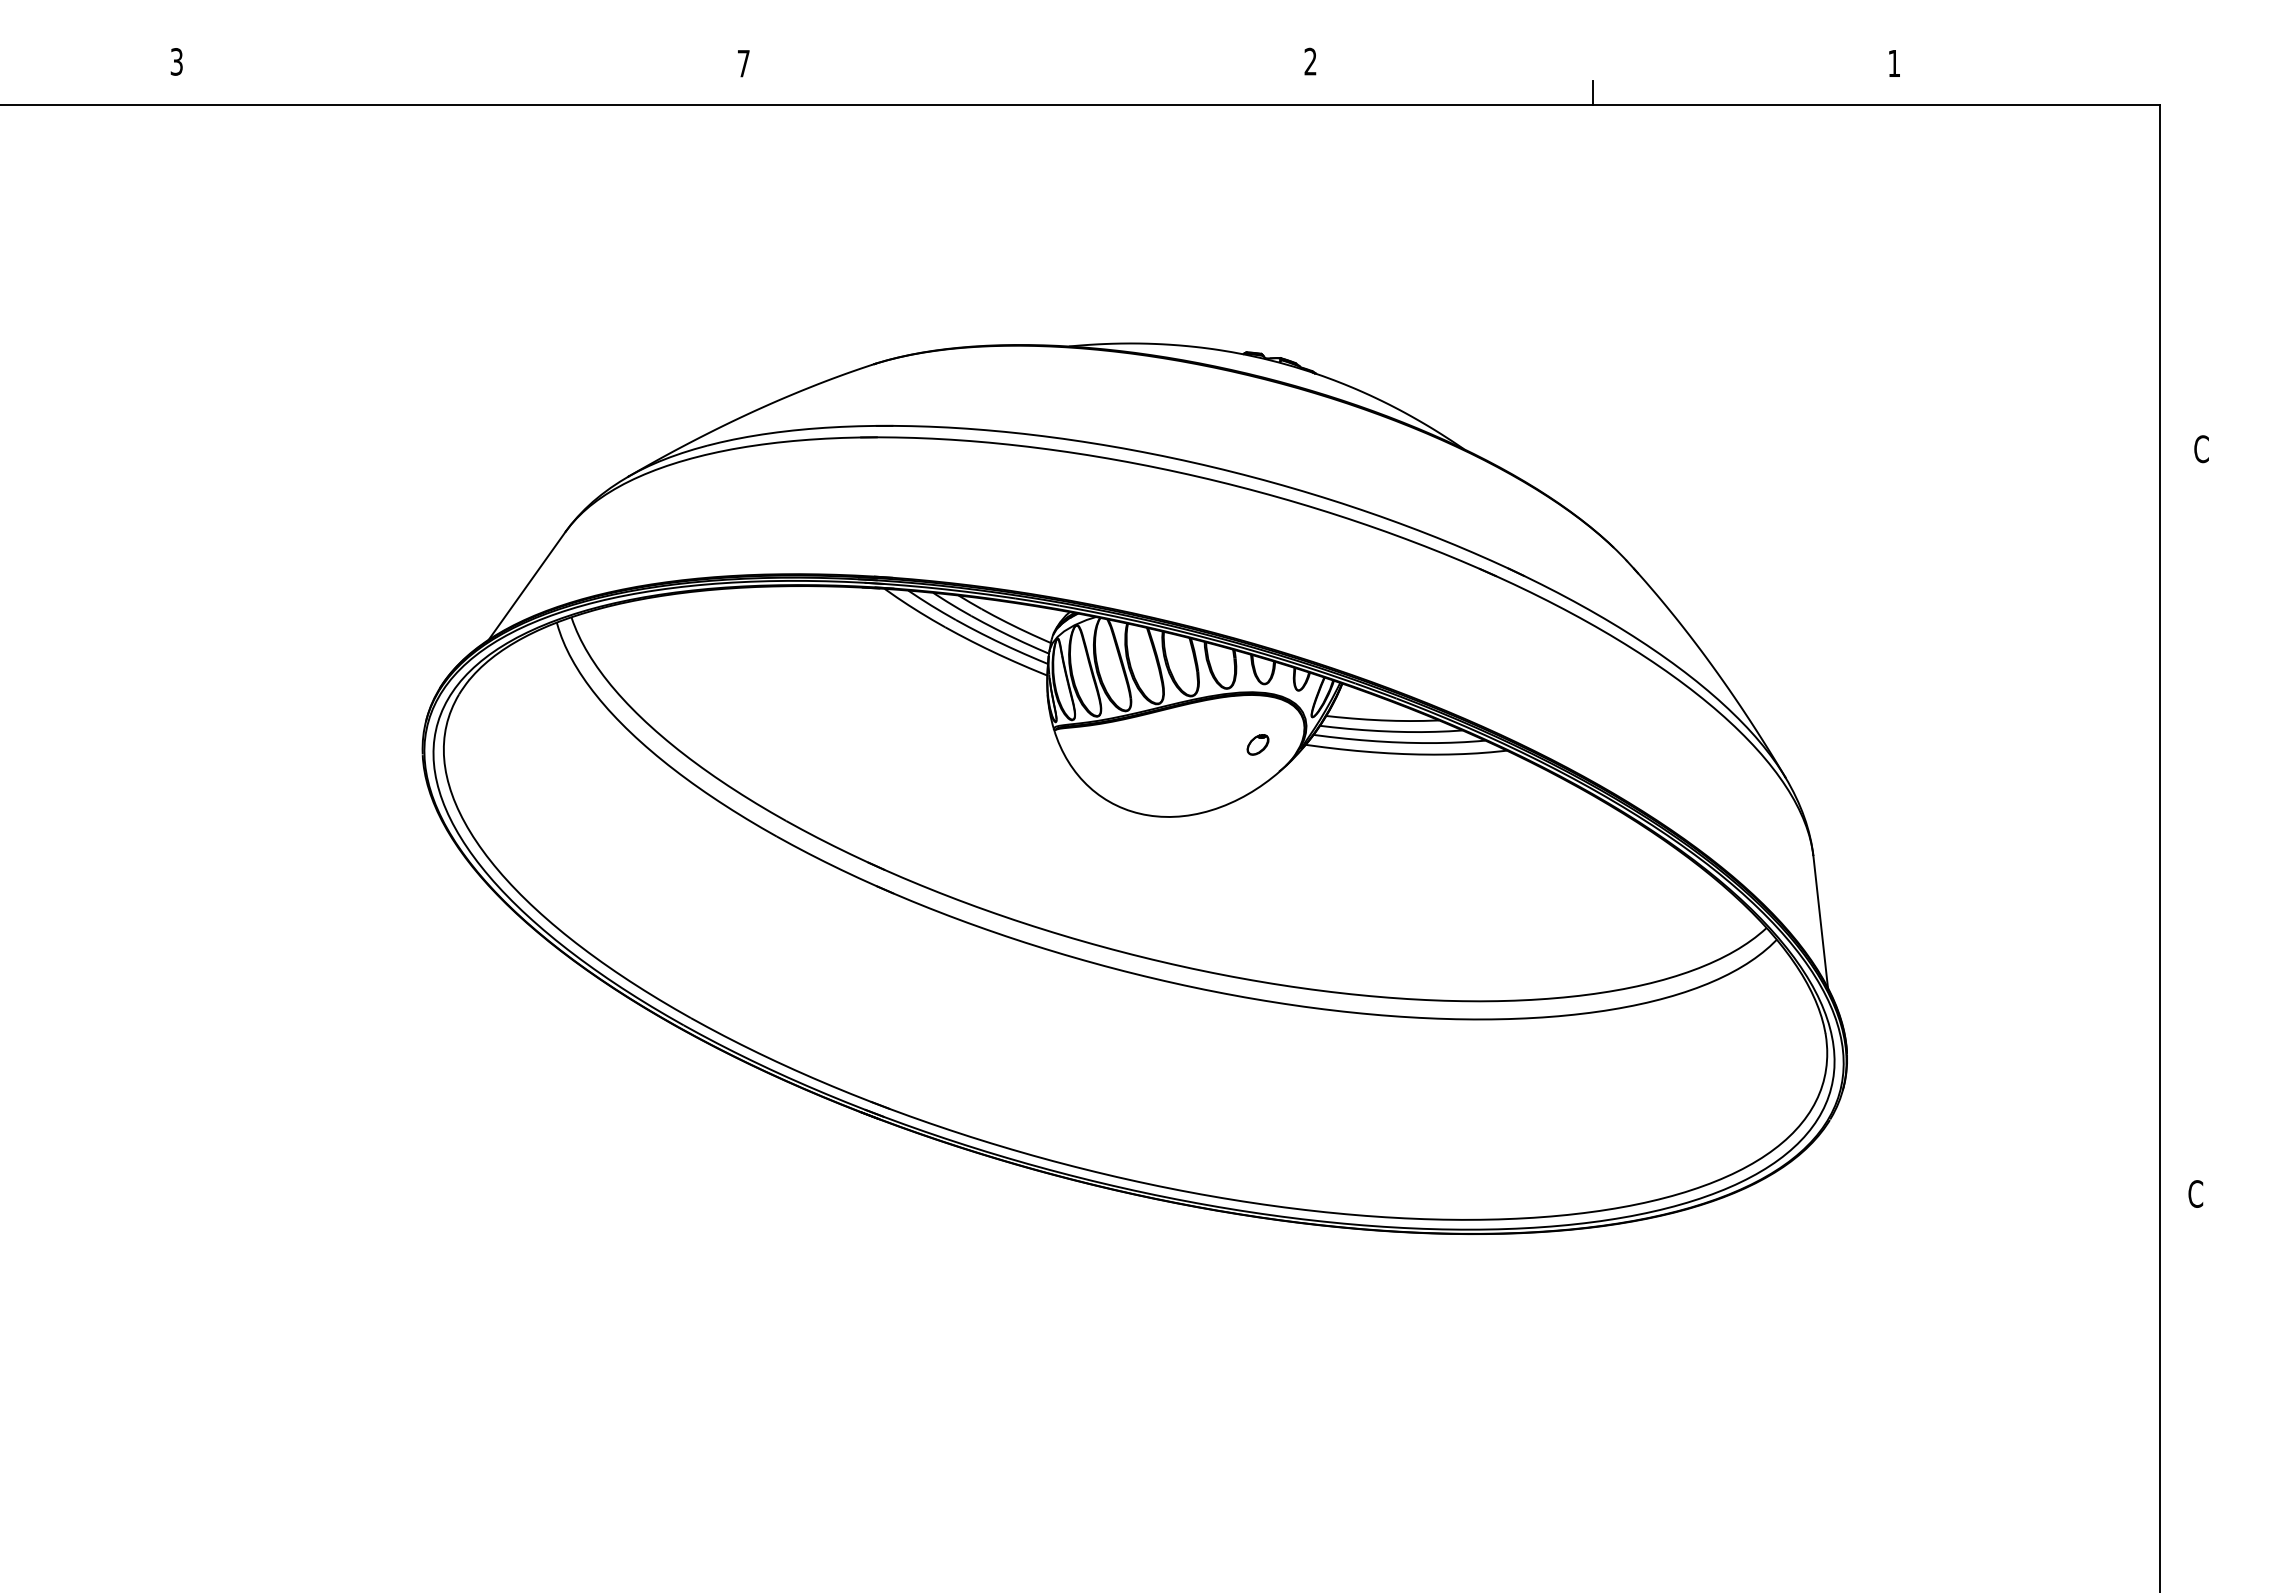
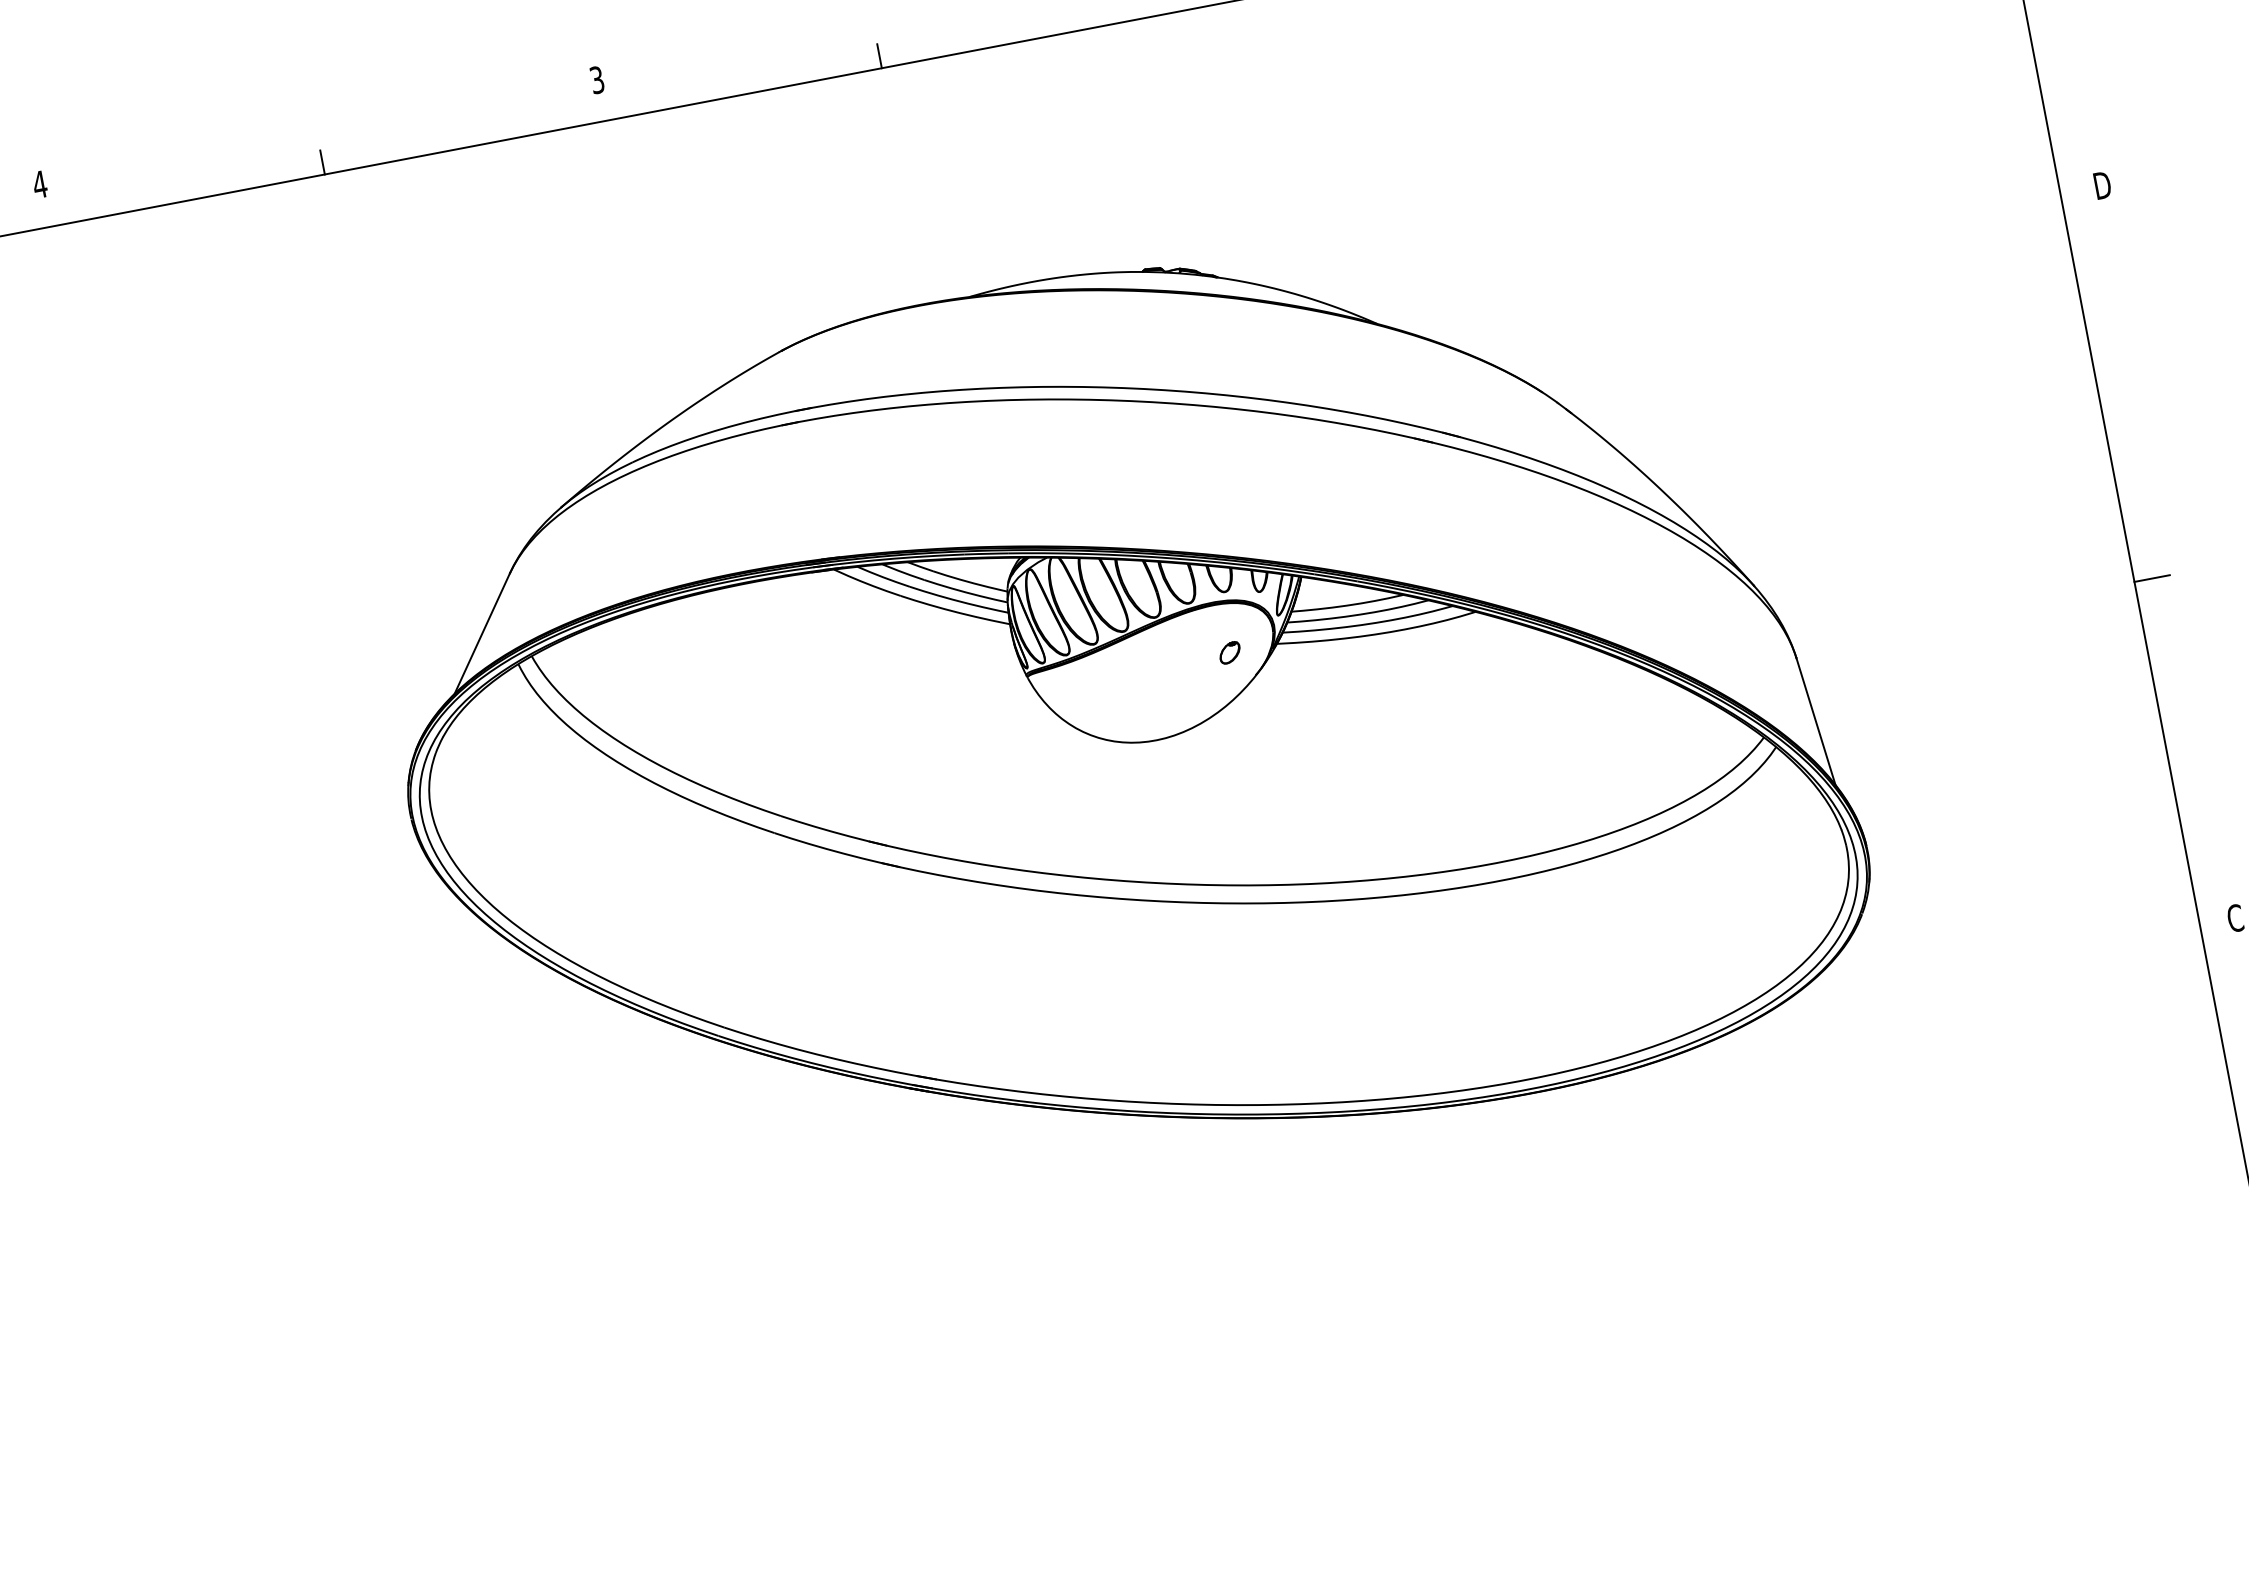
text: (176, 61) -> (39, 184), 3 -> 4
text: (743, 63) -> (596, 79), 7 -> 3
line: (458, 92) -> (322, 161), added
line: (1025, 92) -> (879, 55), added
text: (2202, 449) -> (2102, 185), C -> D
line: (2177, 844) -> (2151, 578), added

